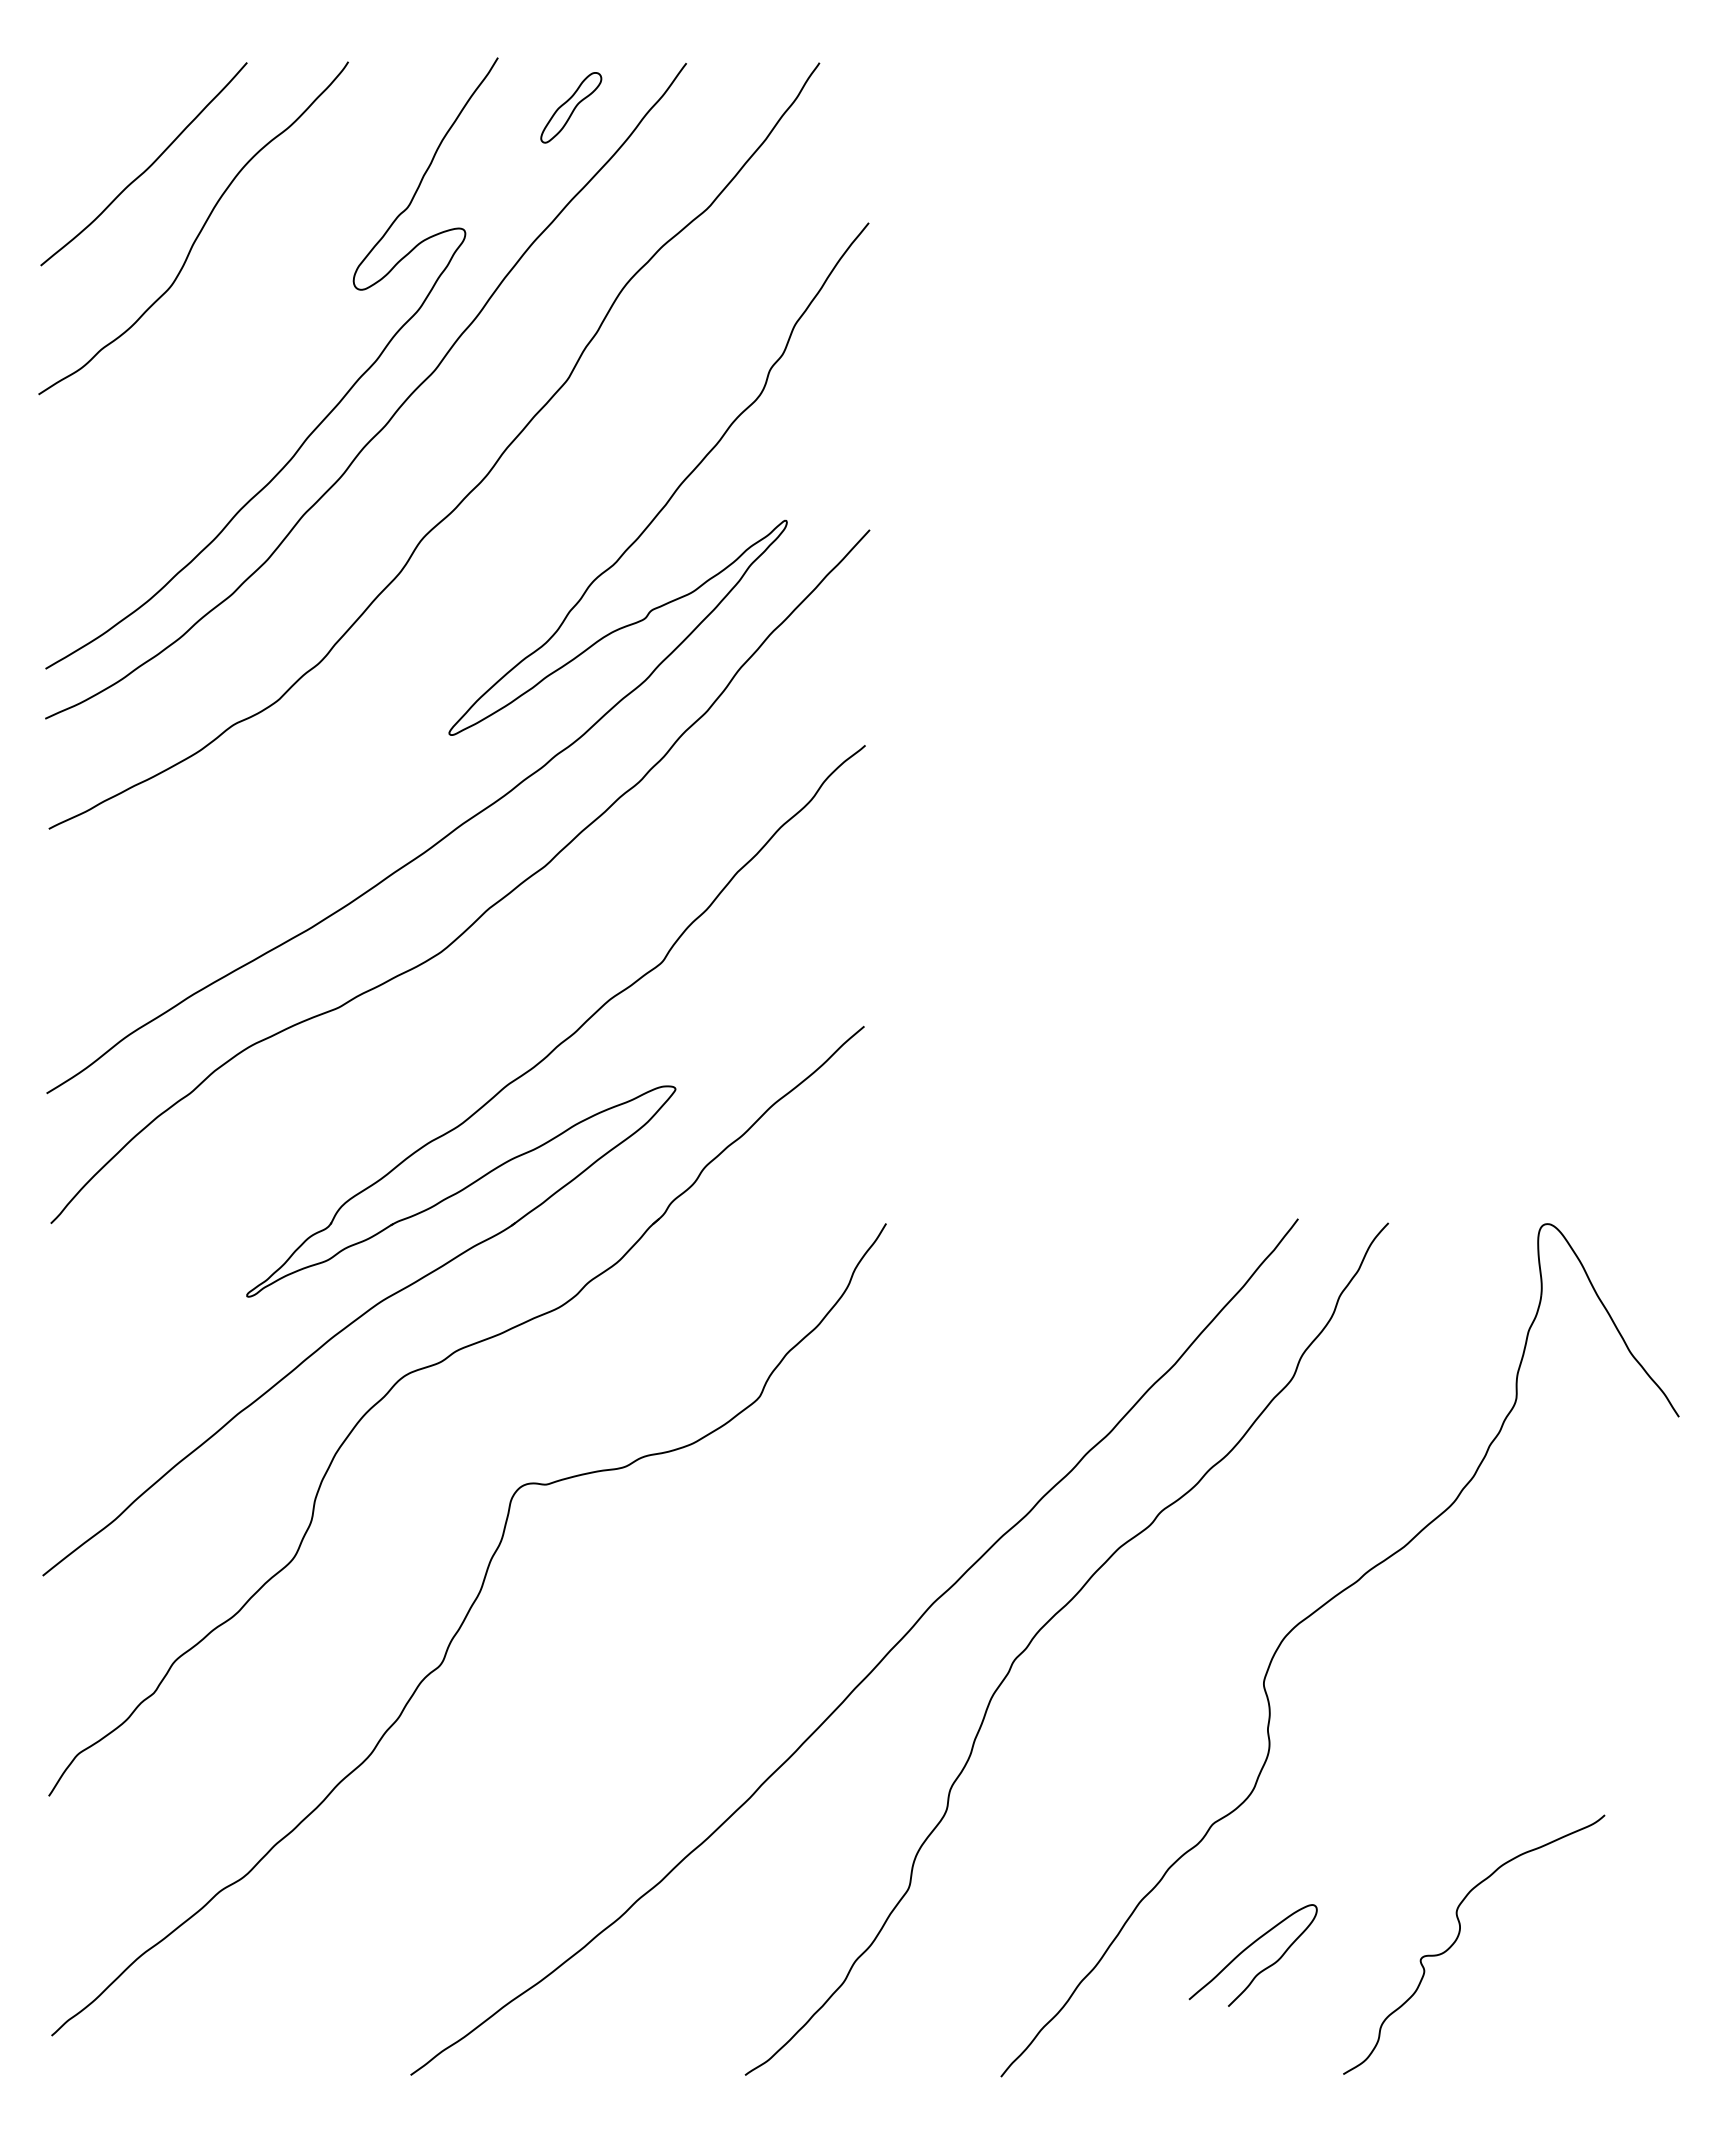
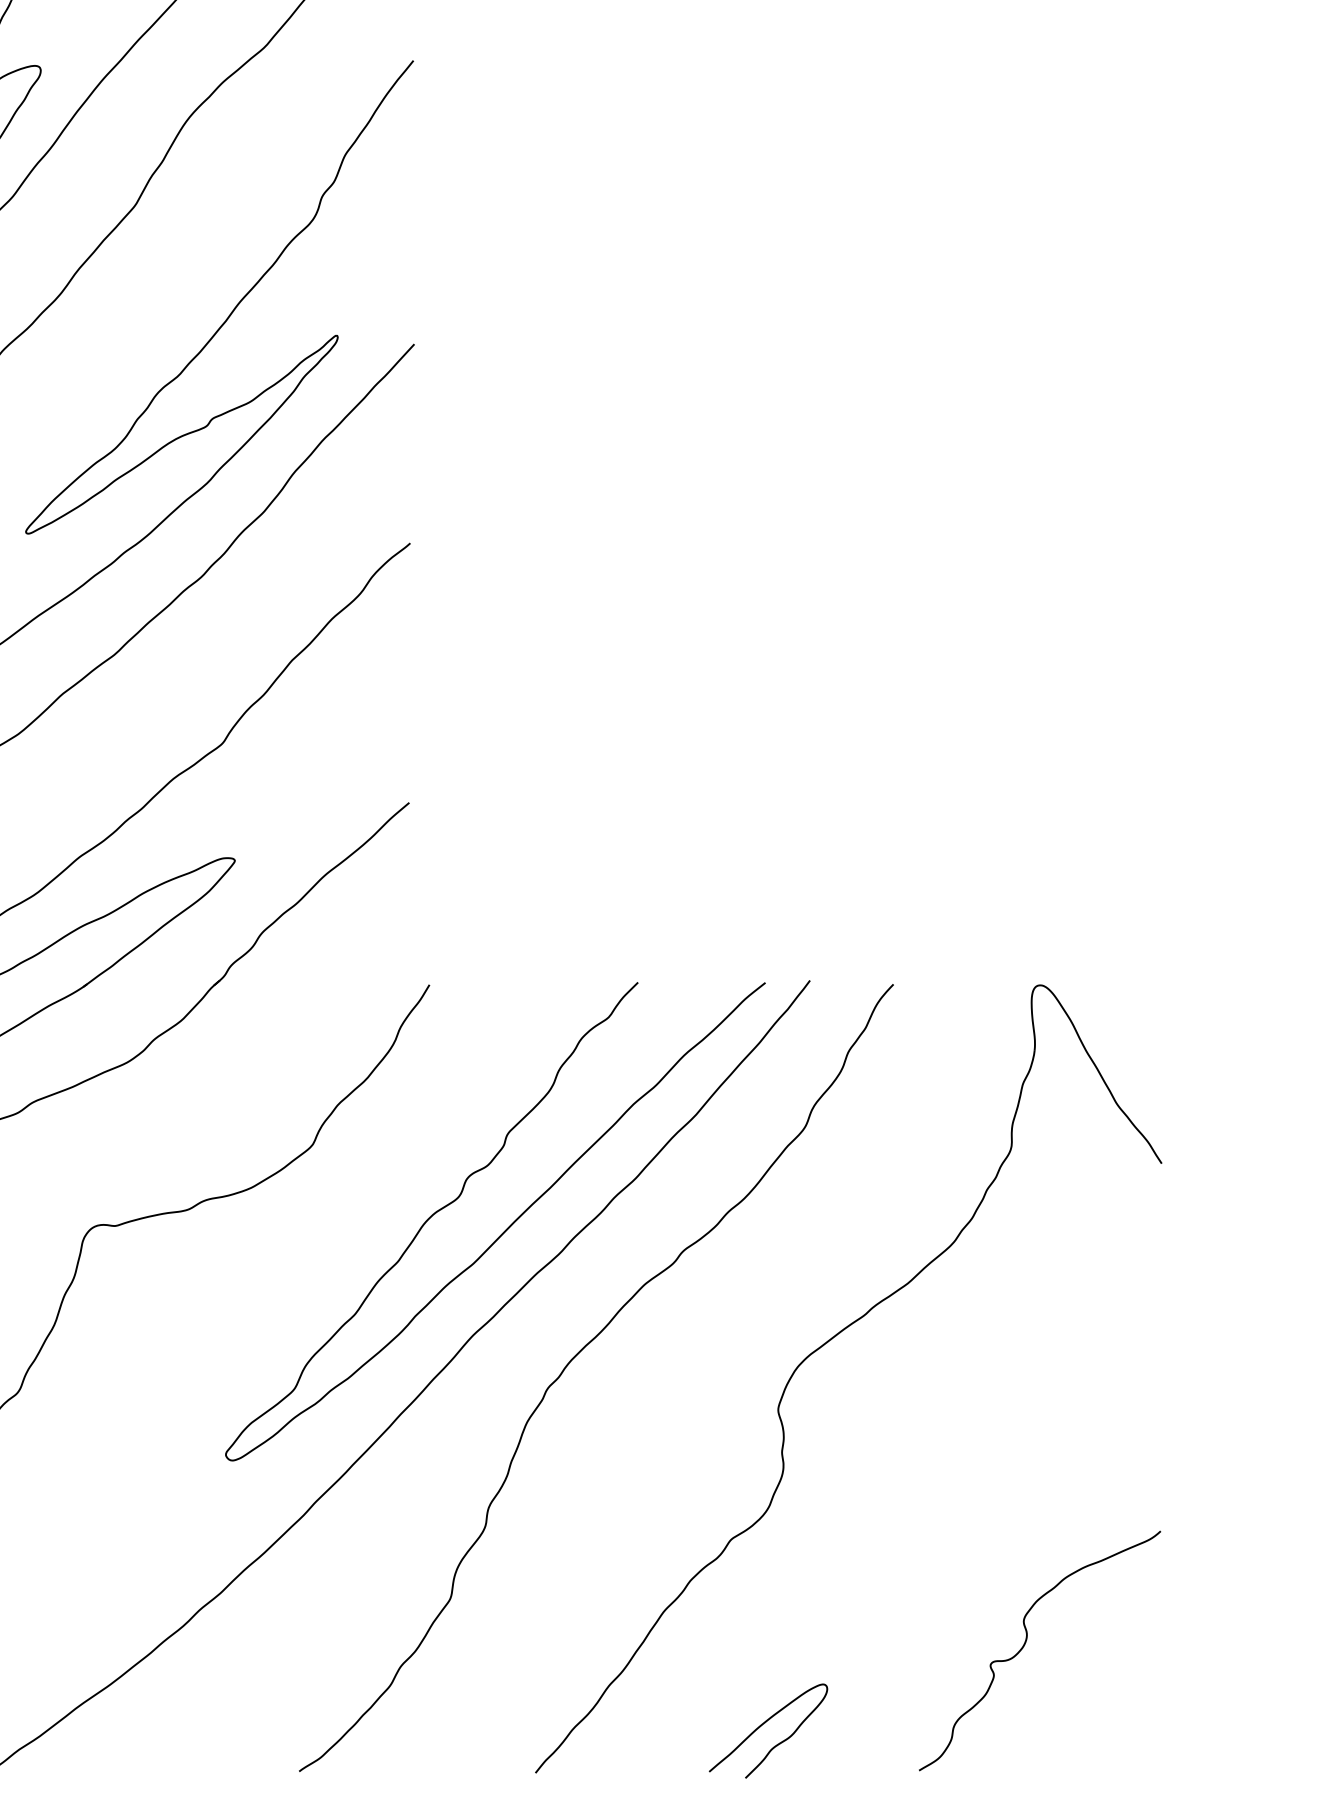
curve: (967, 1489) -> (504, 1230), added
curve: (1458, 1937) -> (1025, 1644), moved
curve: (1248, 1948) -> (764, 1724), moved

